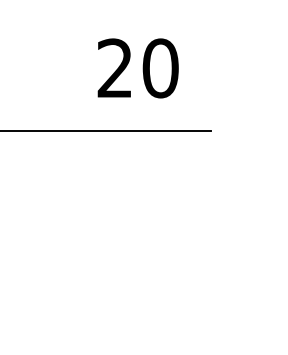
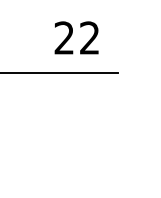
text: (160, 67) -> (89, 37), 20 -> 22

